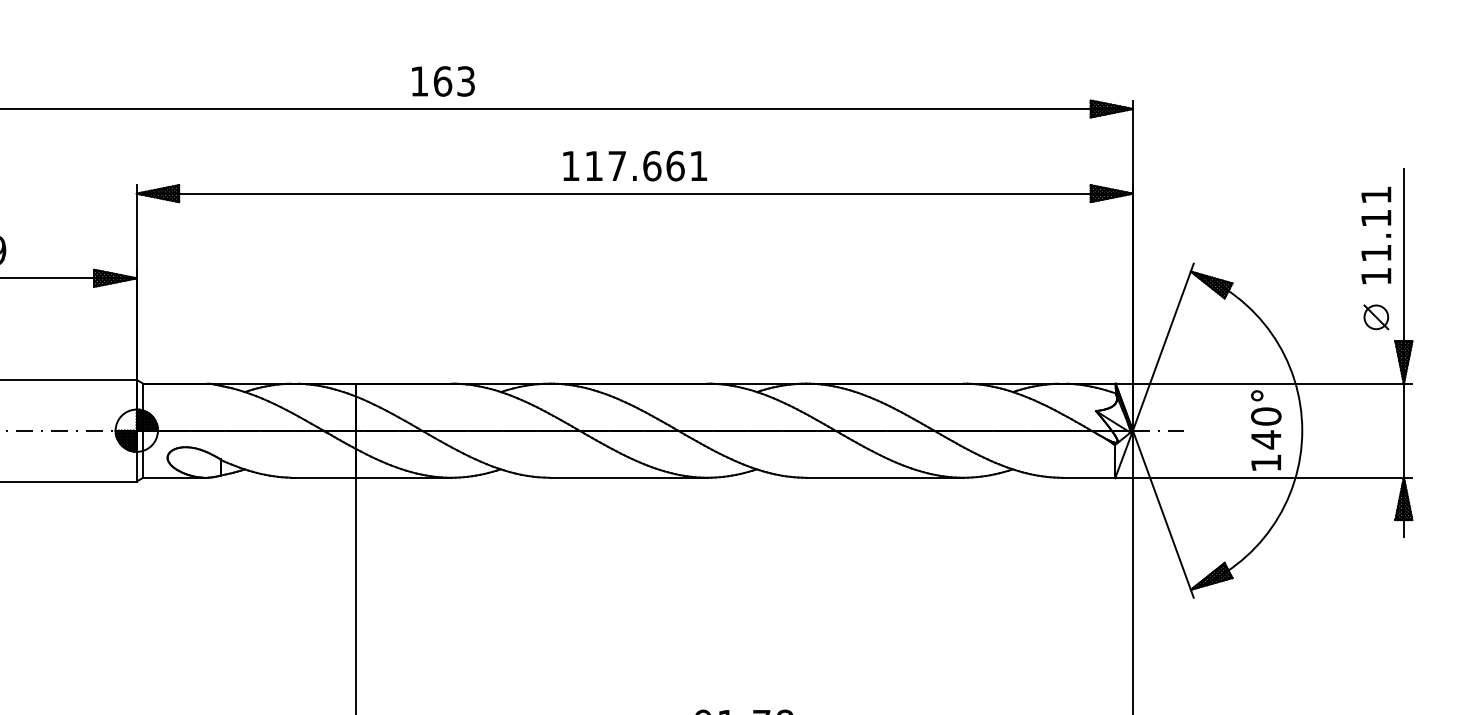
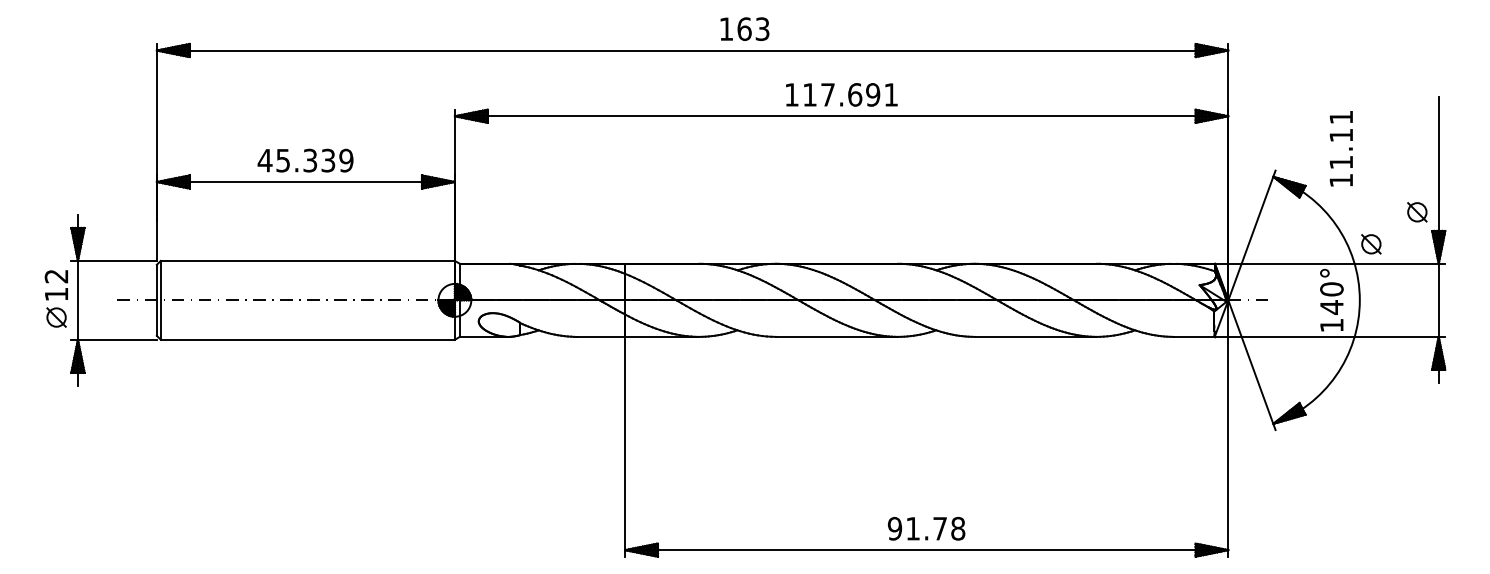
text: (442, 80) -> (744, 28), moved
text: (675, 165) -> (873, 94), 117.661 -> 117.691
text: (1375, 235) -> (1340, 148), moved
part: (1317, 358) -> (1371, 244), added

